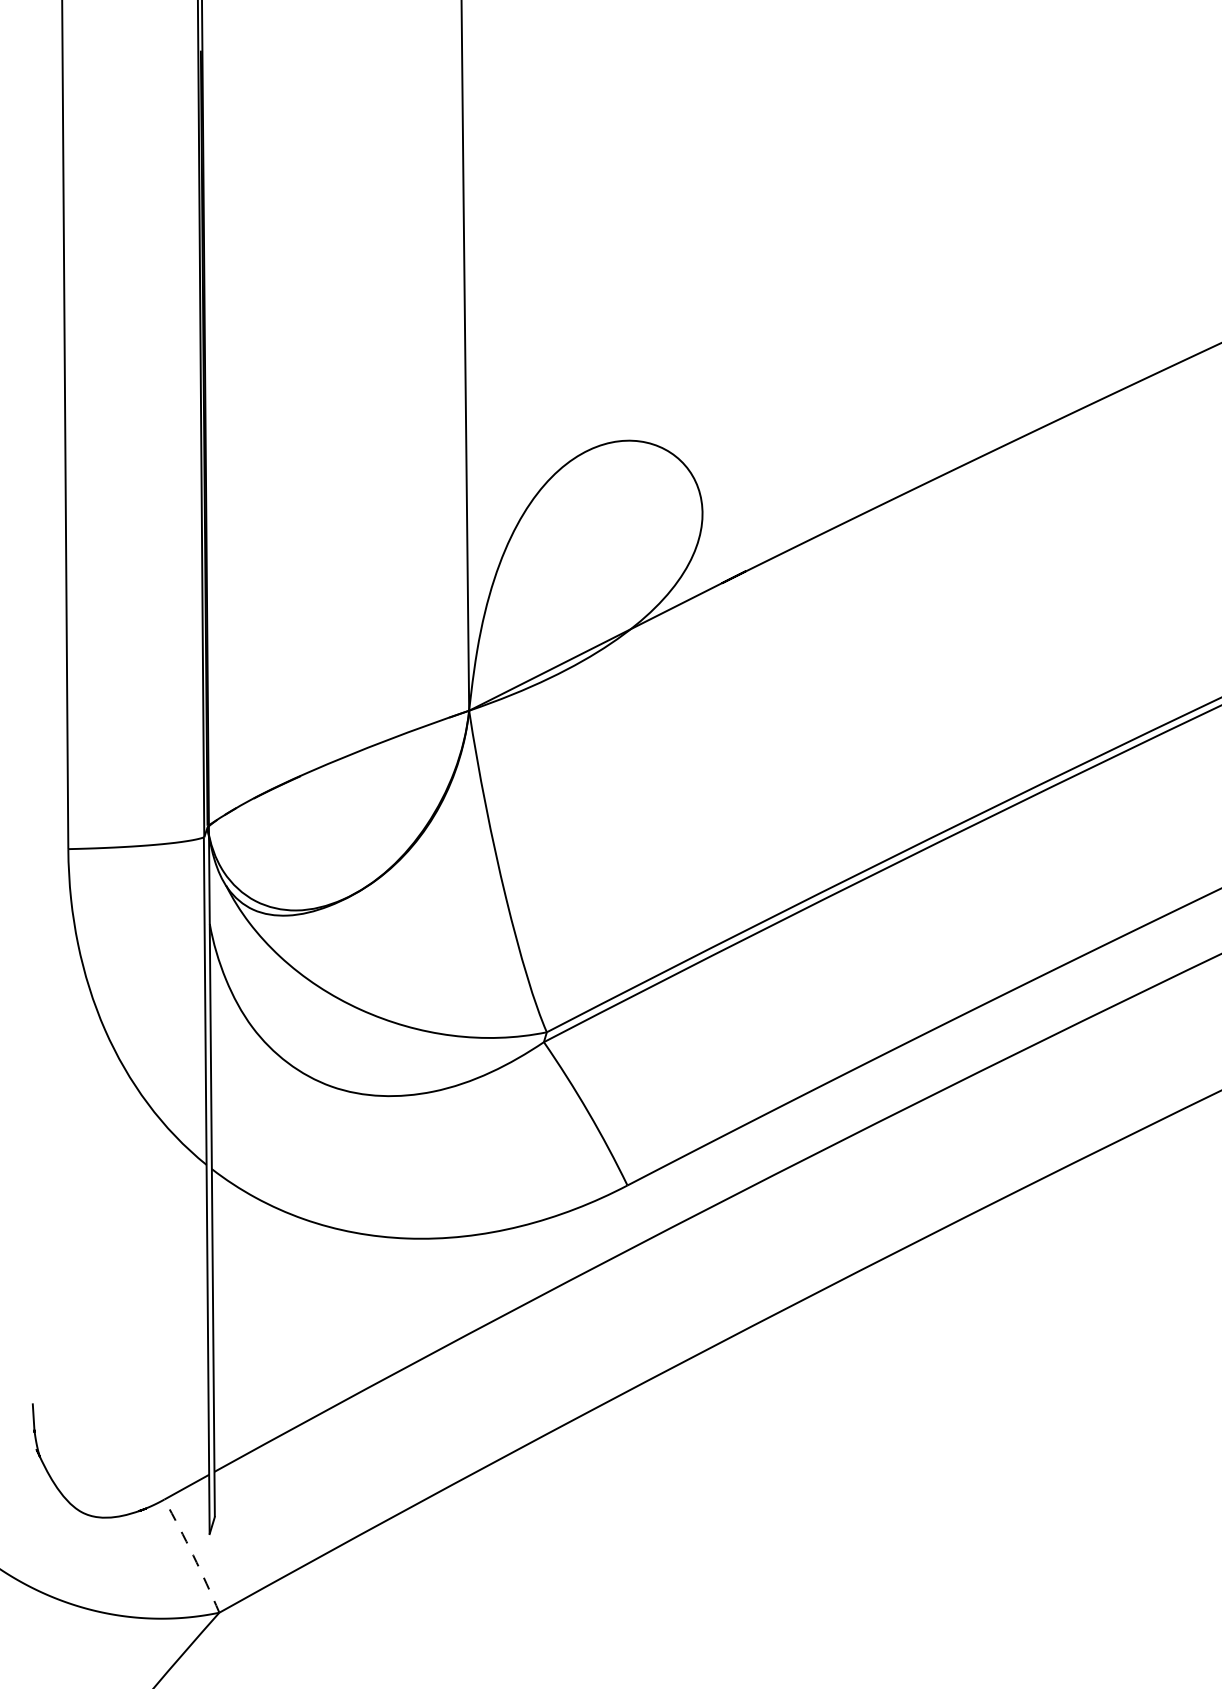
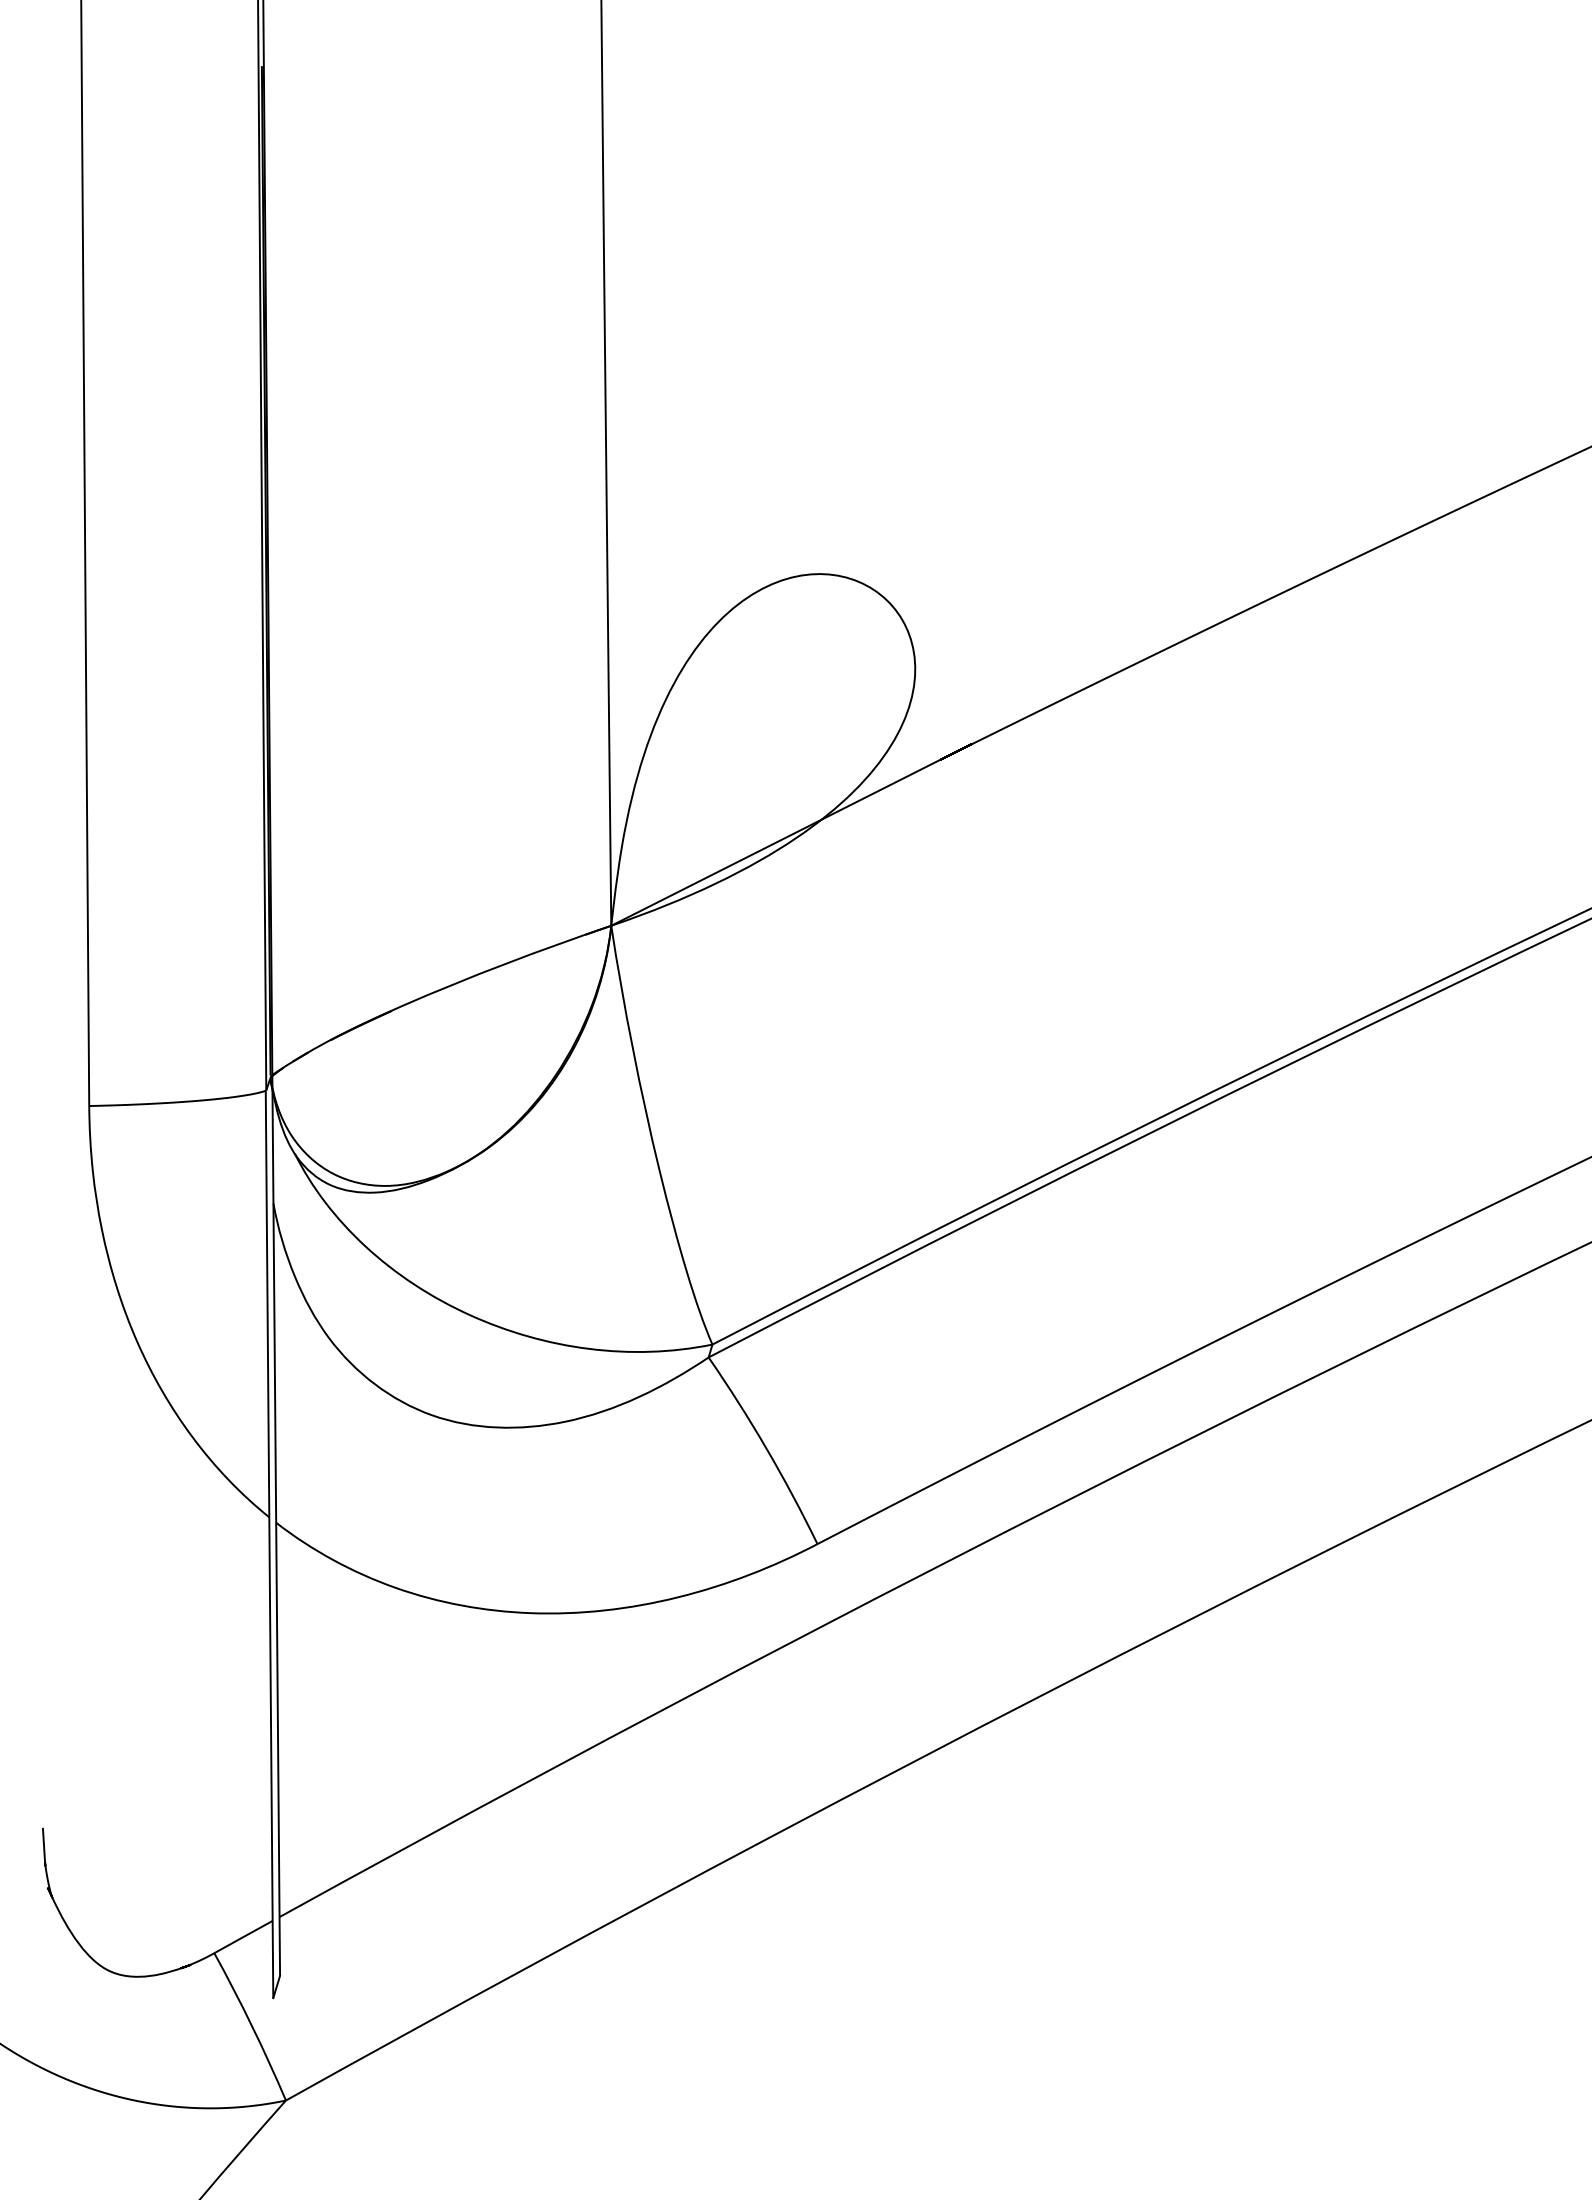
arc: (193, 1555) -> (252, 2026), dashed -> solid

